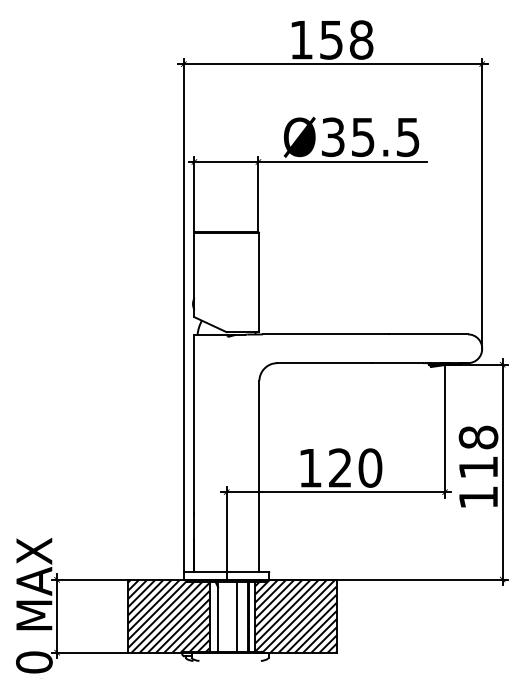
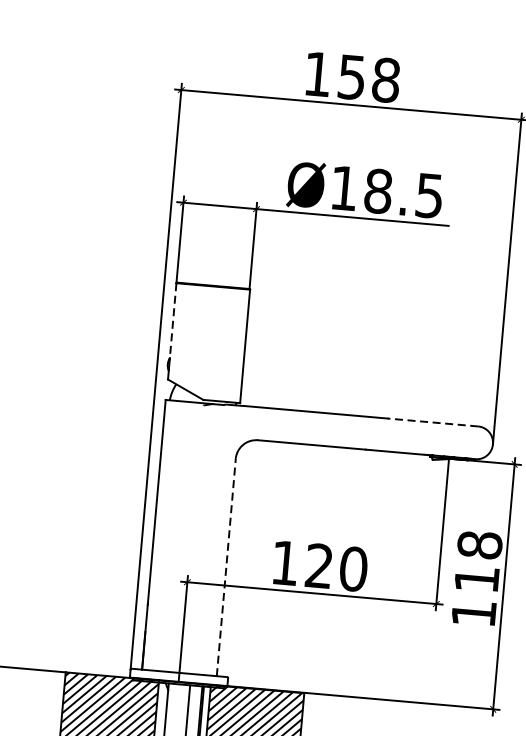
text: (348, 137) -> (361, 190), Ø35.5 -> Ø18.5
line: (194, 265) -> (173, 320), solid -> dashed
line: (428, 334) -> (433, 422), solid -> dashed
line: (259, 475) -> (226, 566), solid -> dashed

